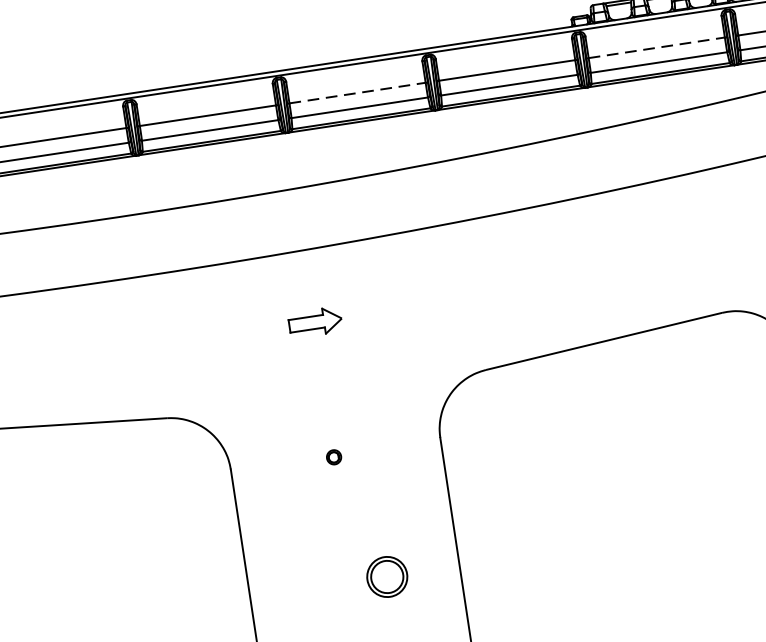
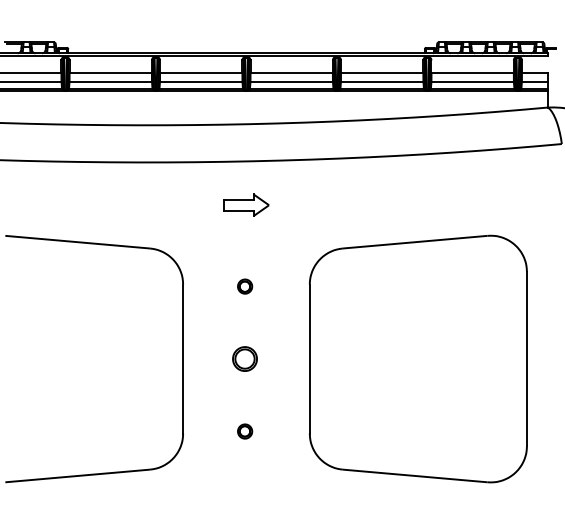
line: (658, 47) -> (473, 73), dashed -> solid
line: (358, 93) -> (292, 73), dashed -> solid
part: (315, 321) -> (246, 204), size x1.43
part: (334, 457) -> (245, 286), size x1.67
part: (386, 576) -> (244, 358), moved

